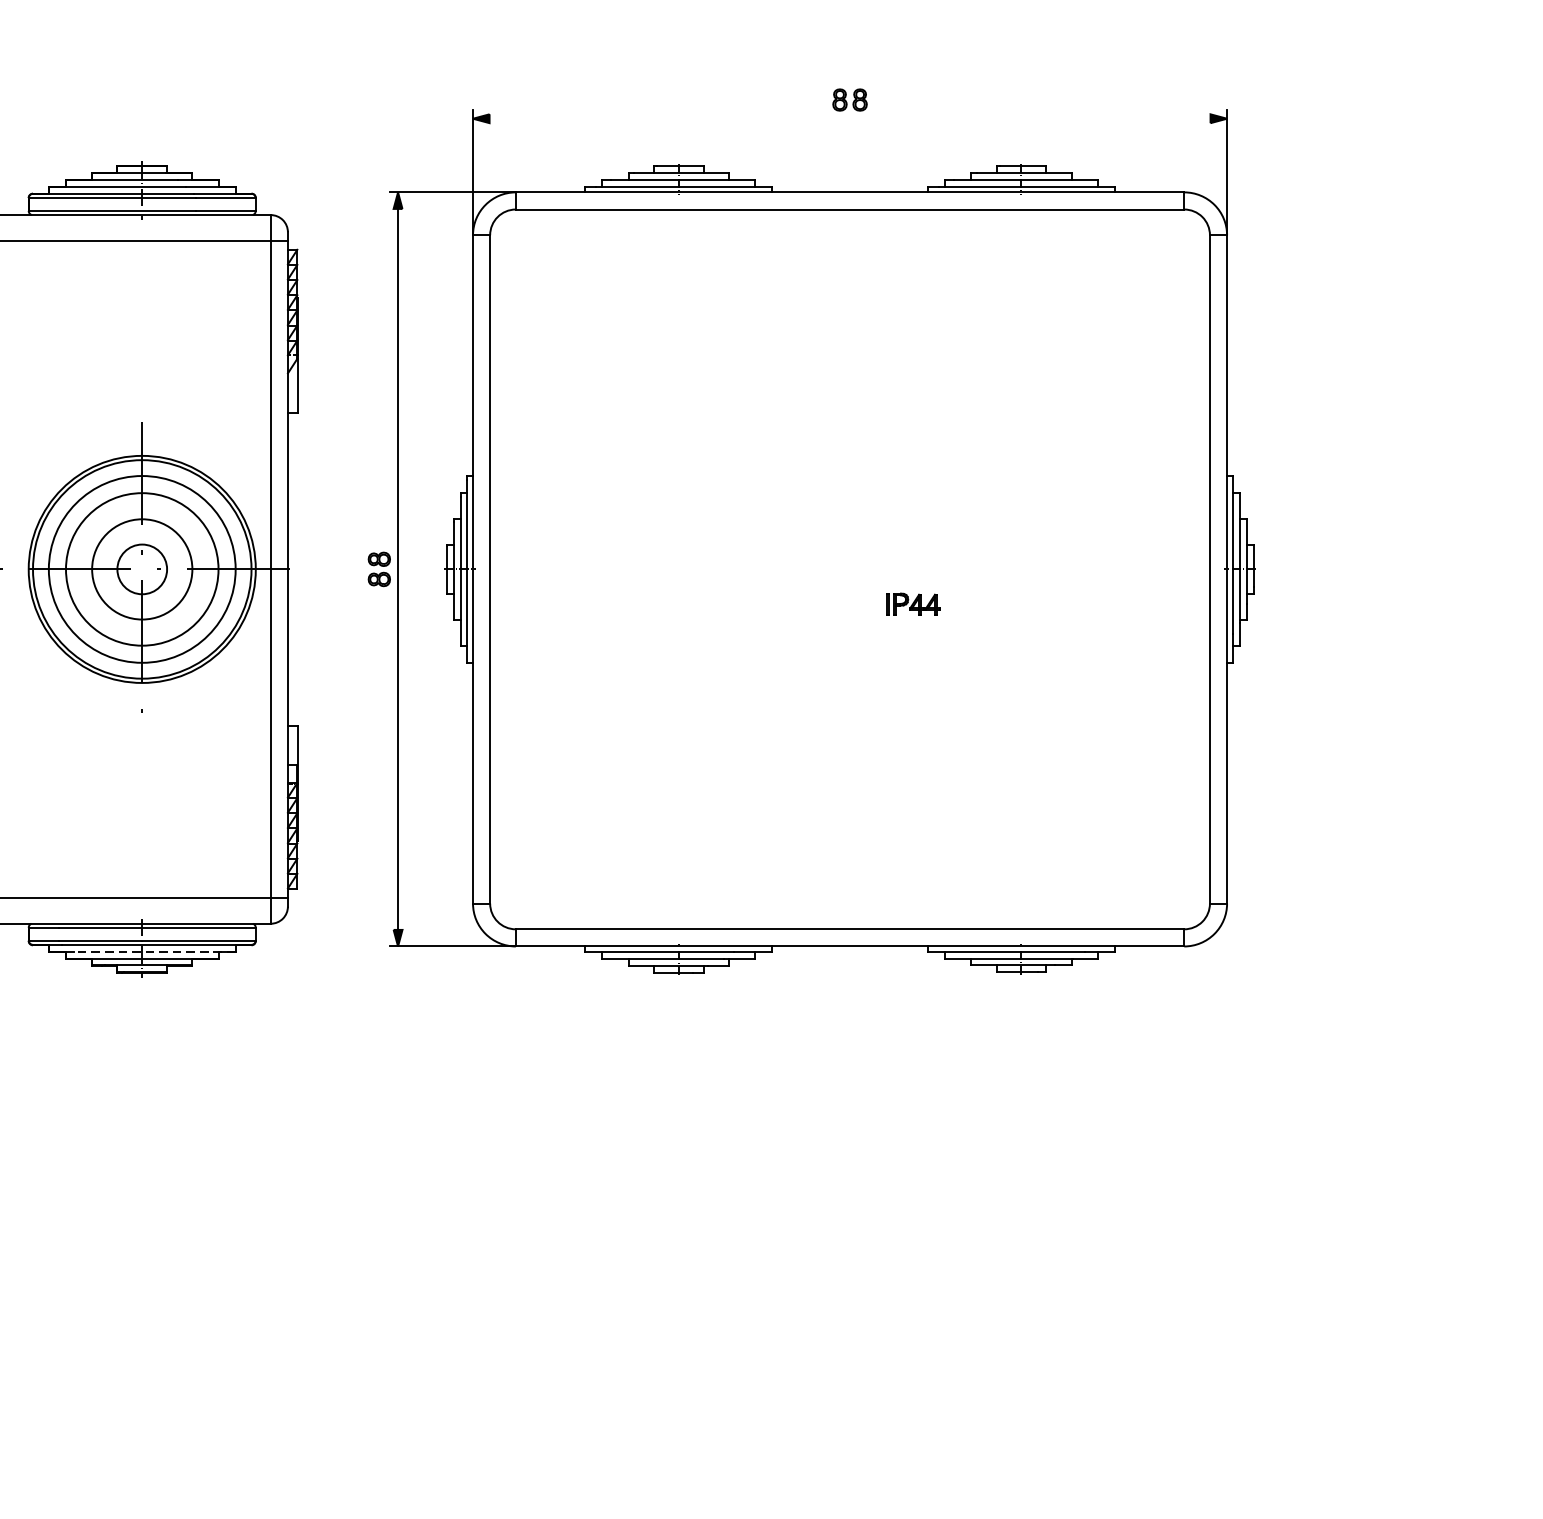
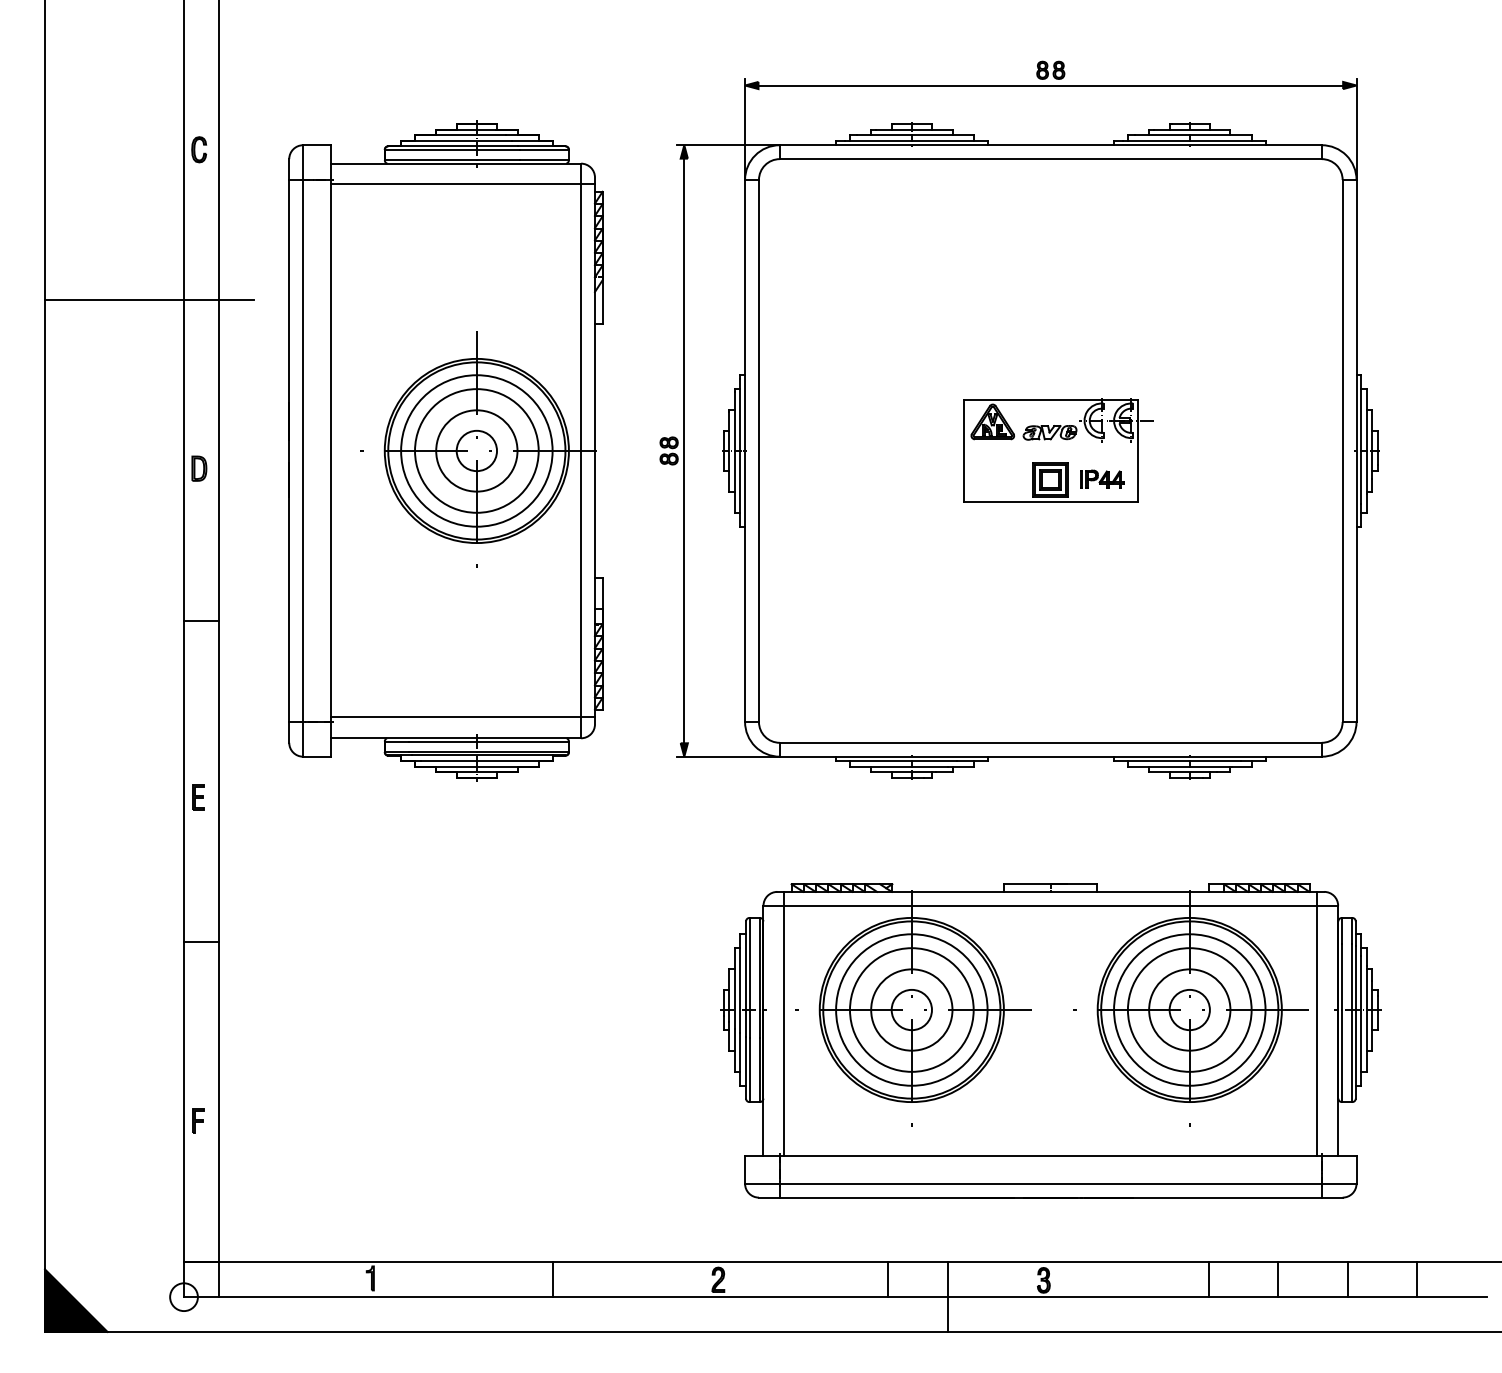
line: (849, 118) -> (1050, 85), added
part: (859, 568) -> (1058, 450), added
line: (154, 952) -> (486, 761), dashed -> solid
part: (849, 1296) -> (1050, 1040), added

